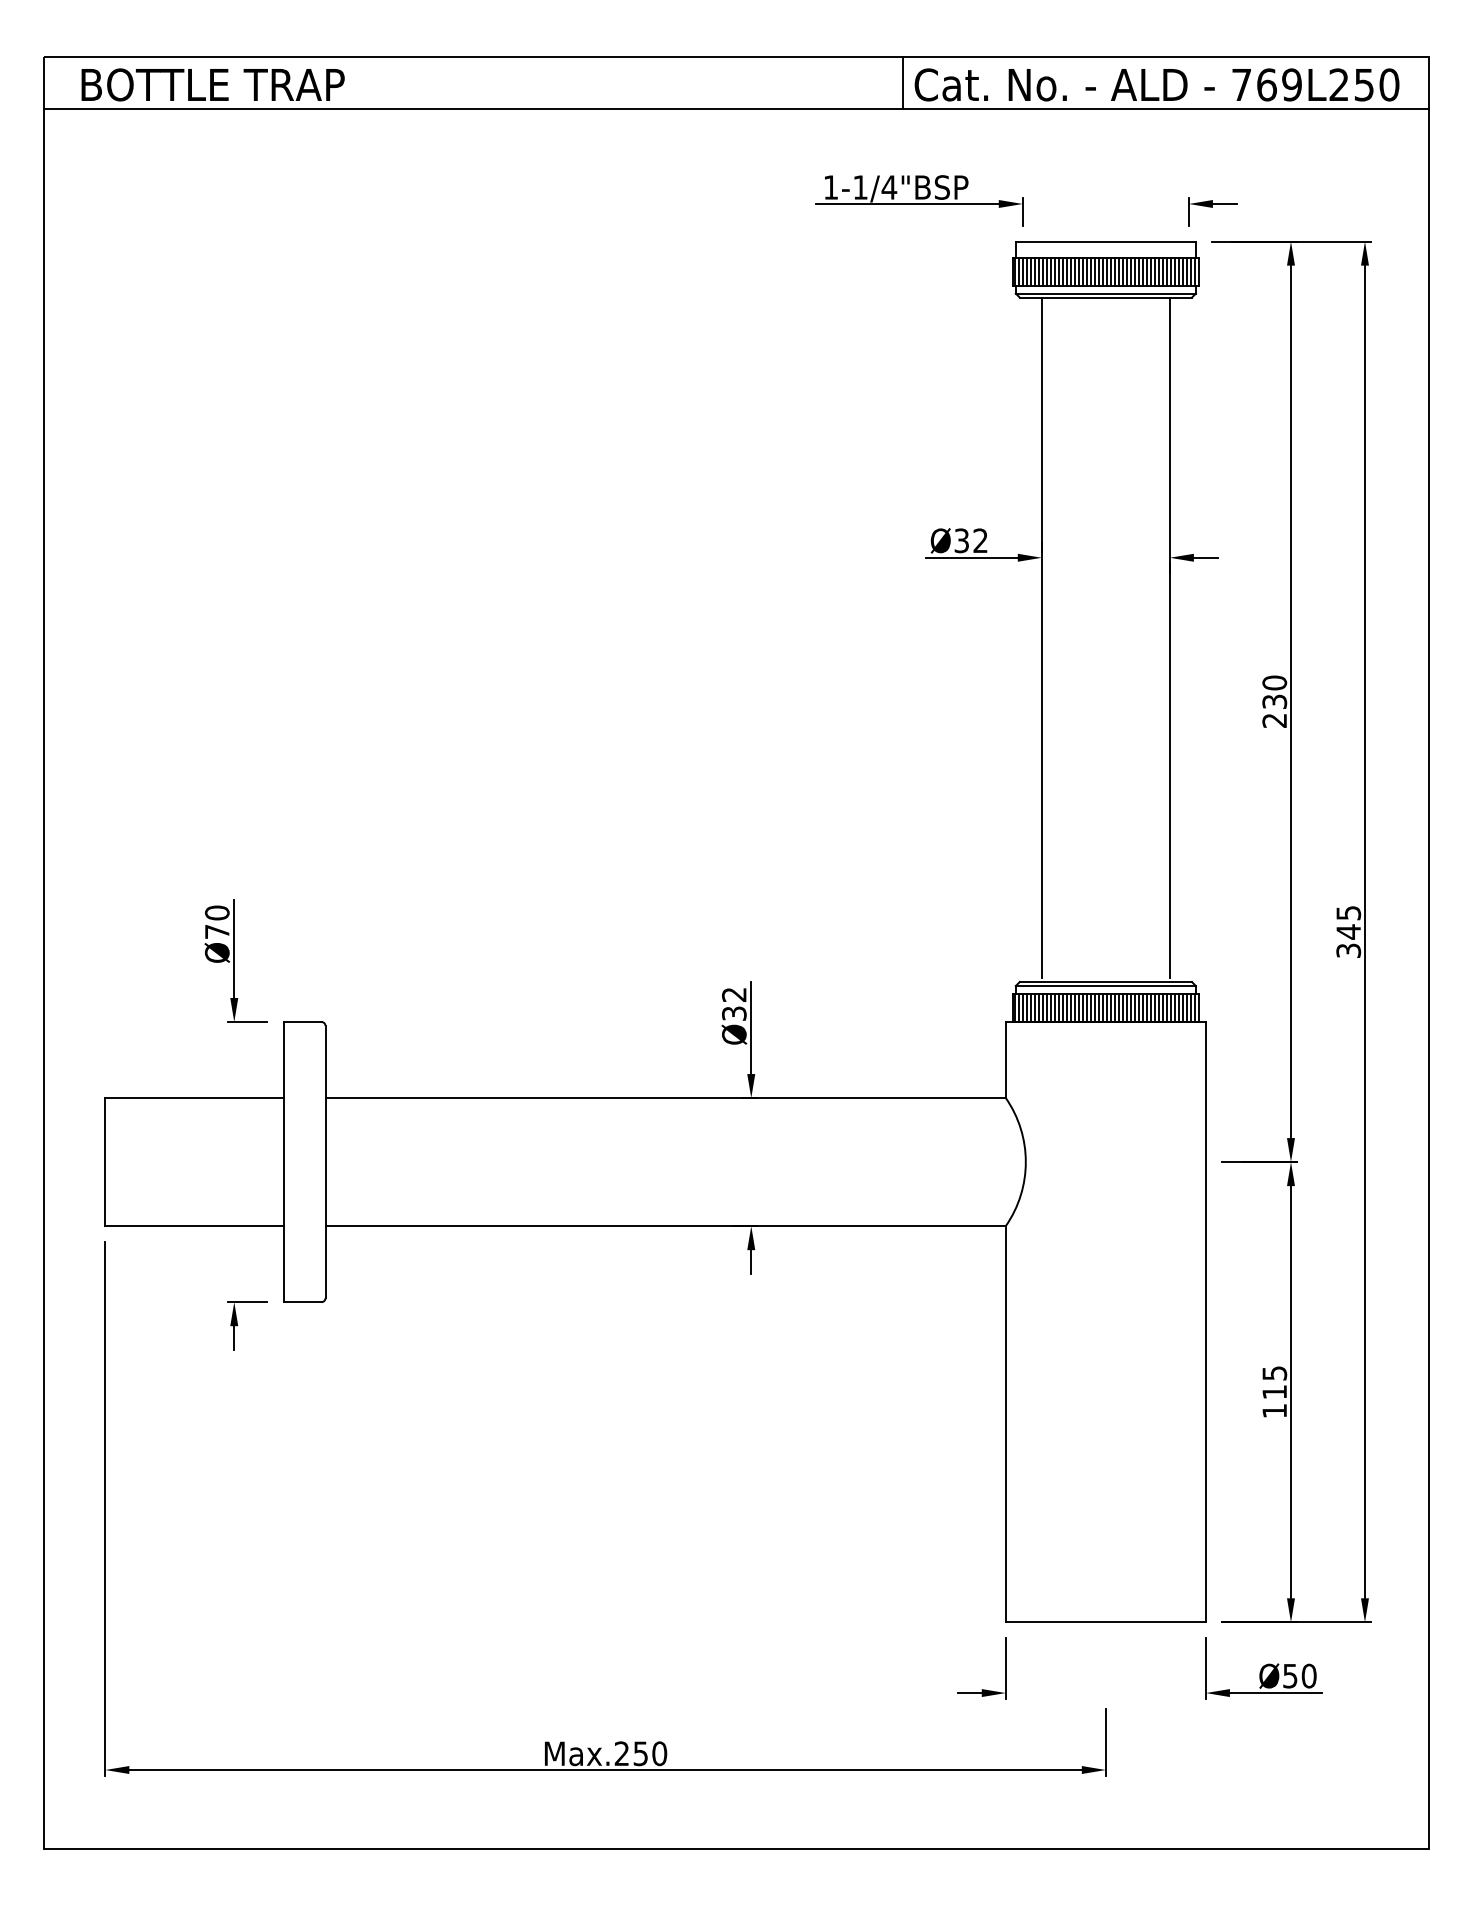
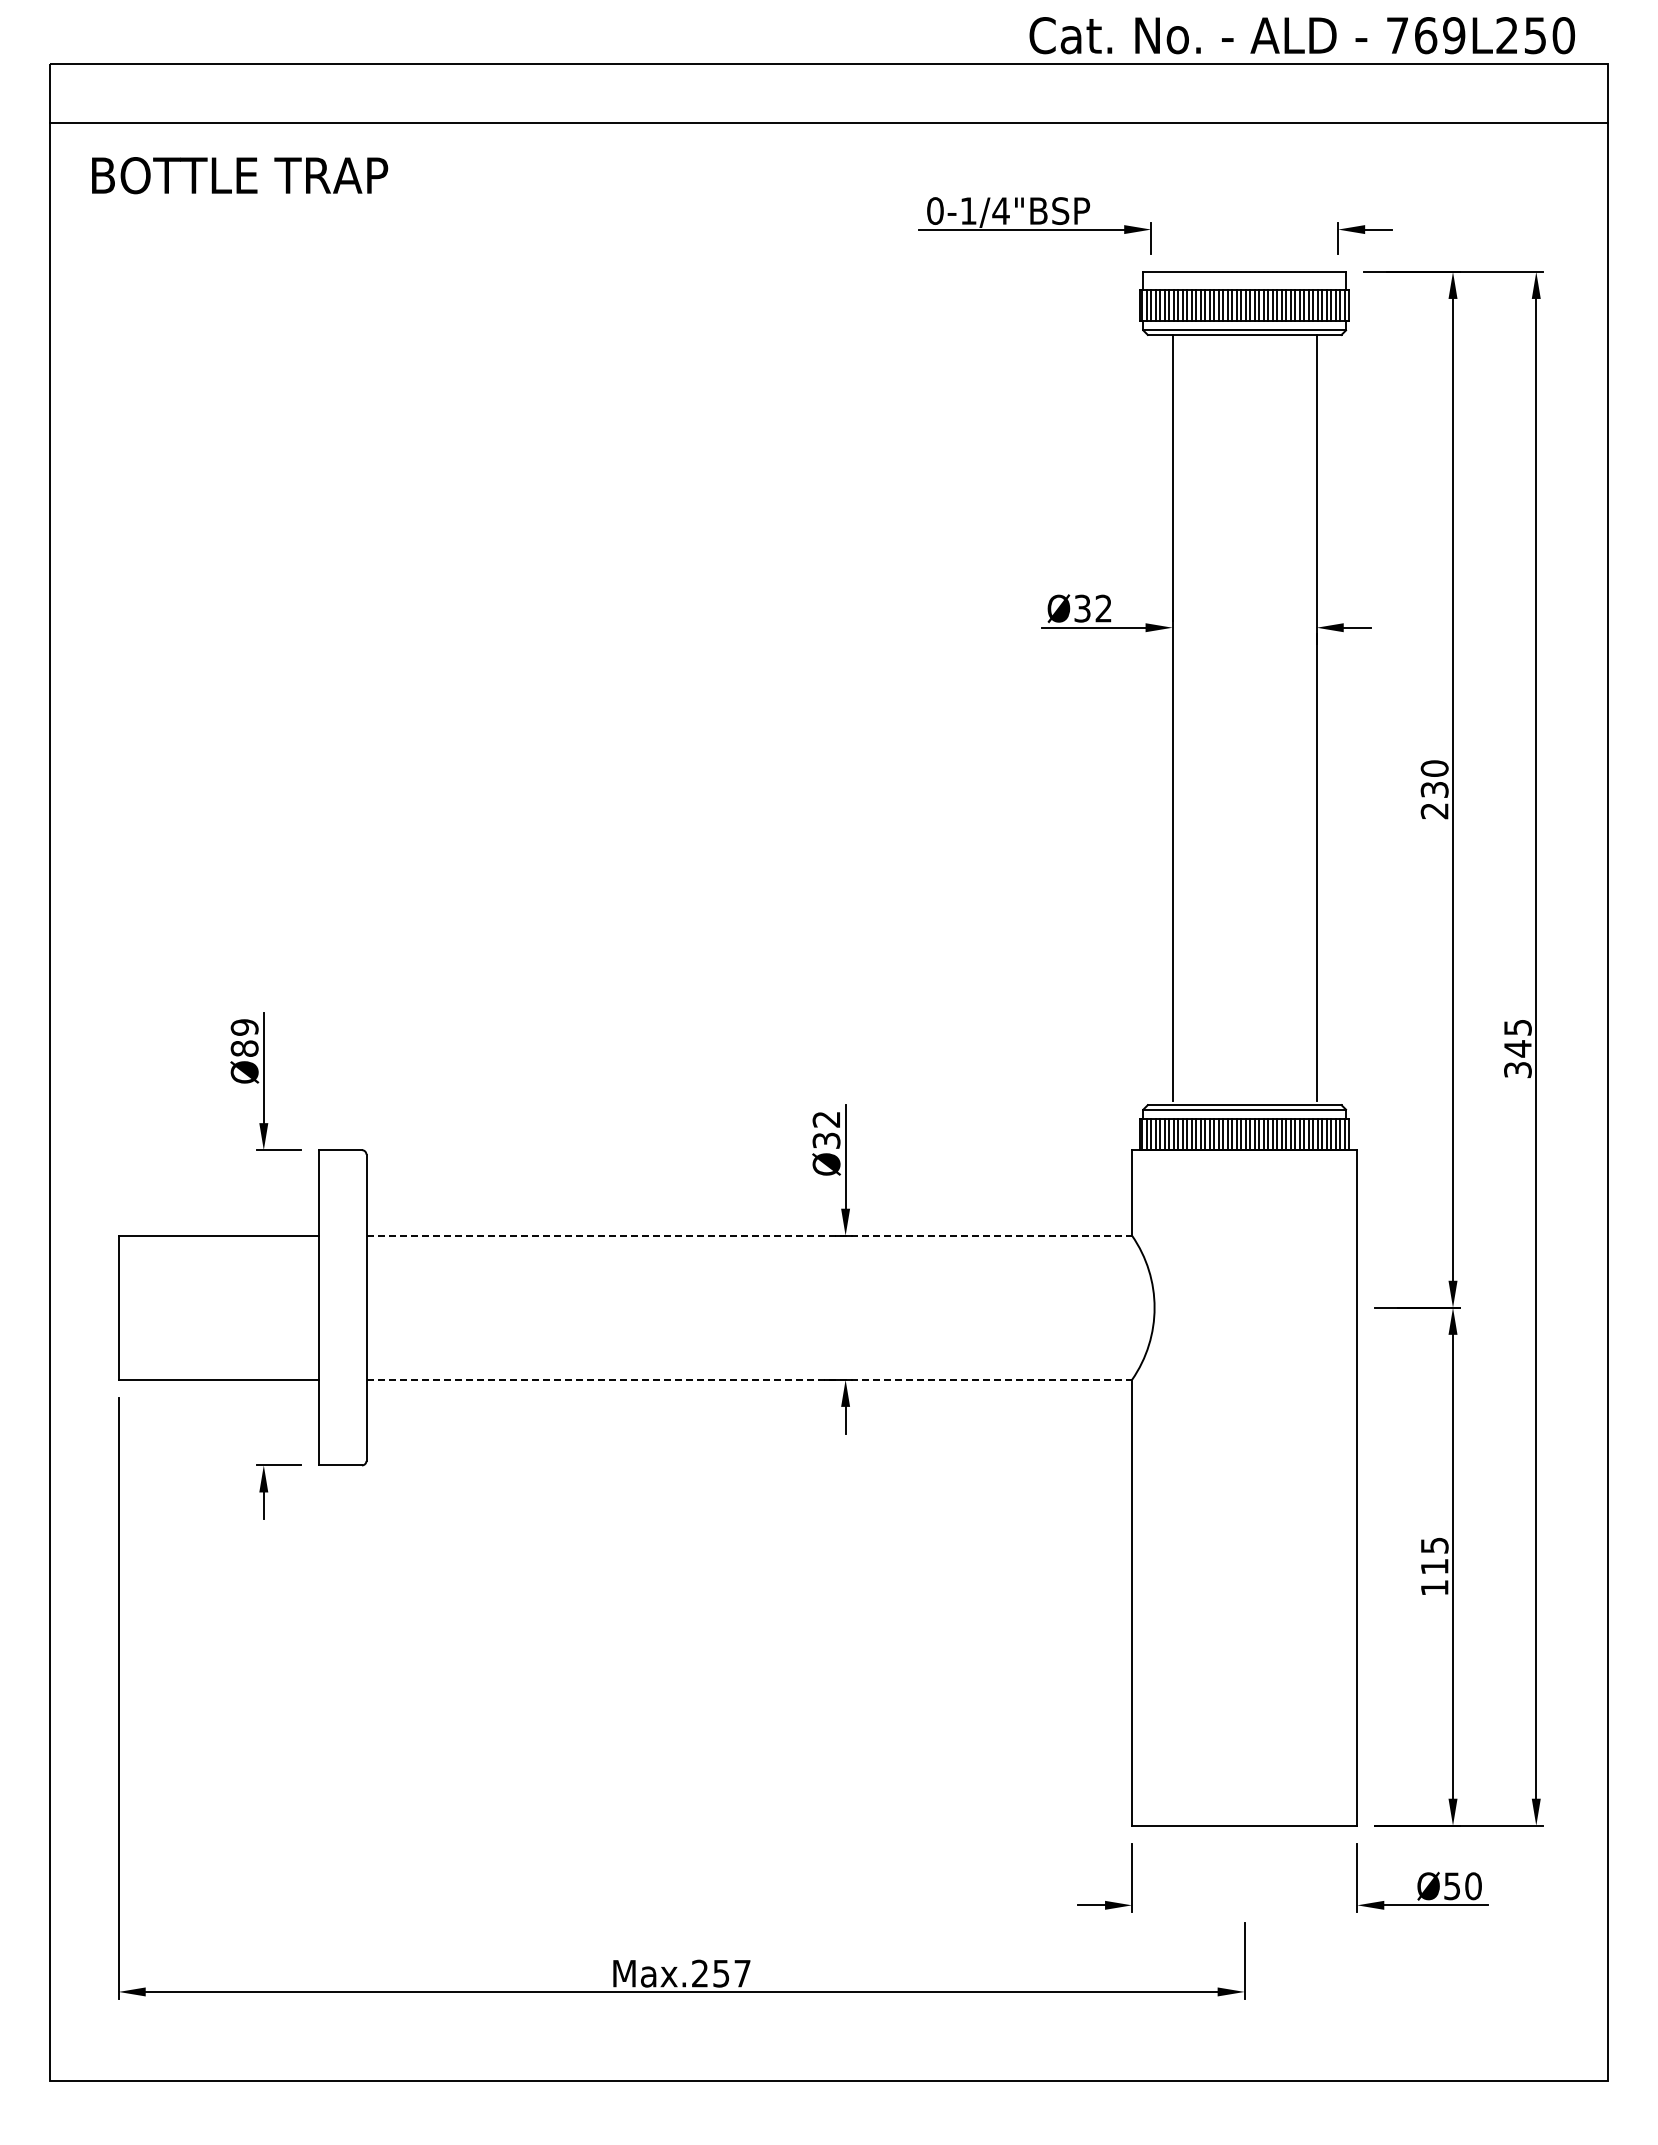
line: (903, 83) -> (1016, 93), removed
text: (213, 84) -> (240, 175), moved
text: (1156, 84) -> (1301, 35), moved
text: (831, 187) -> (935, 210), 1-1/4"BSP -> 0-1/4"BSP
text: (217, 921) -> (244, 1037), Ø70 -> Ø89
line: (665, 1097) -> (749, 1235), solid -> dashed
line: (665, 1225) -> (749, 1379), solid -> dashed
text: (659, 1753) -> (742, 1973), Max.250 -> Max.257

